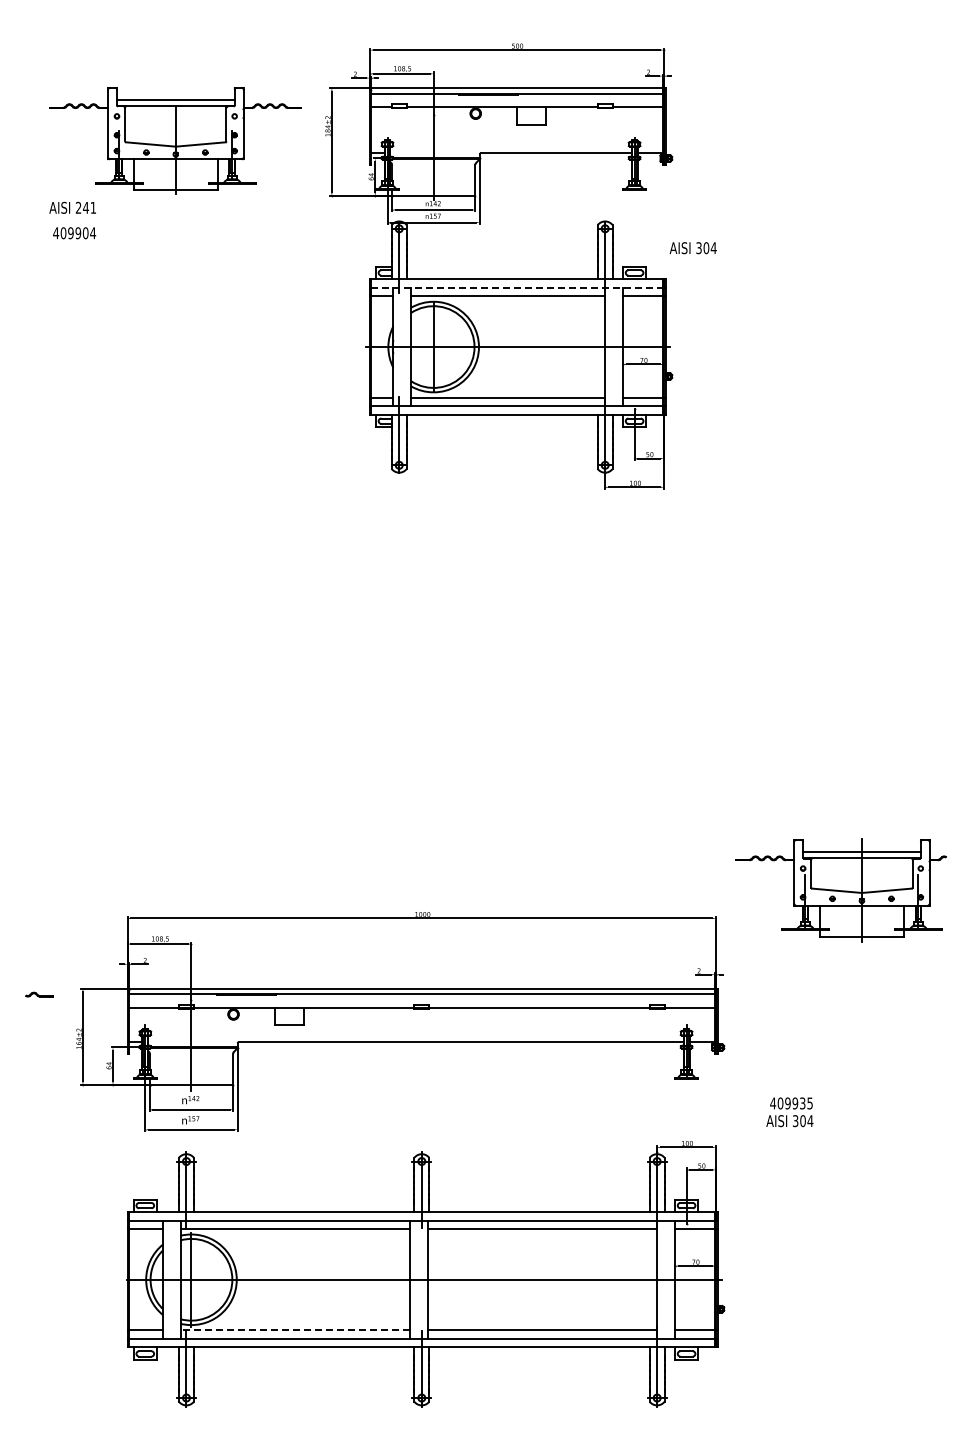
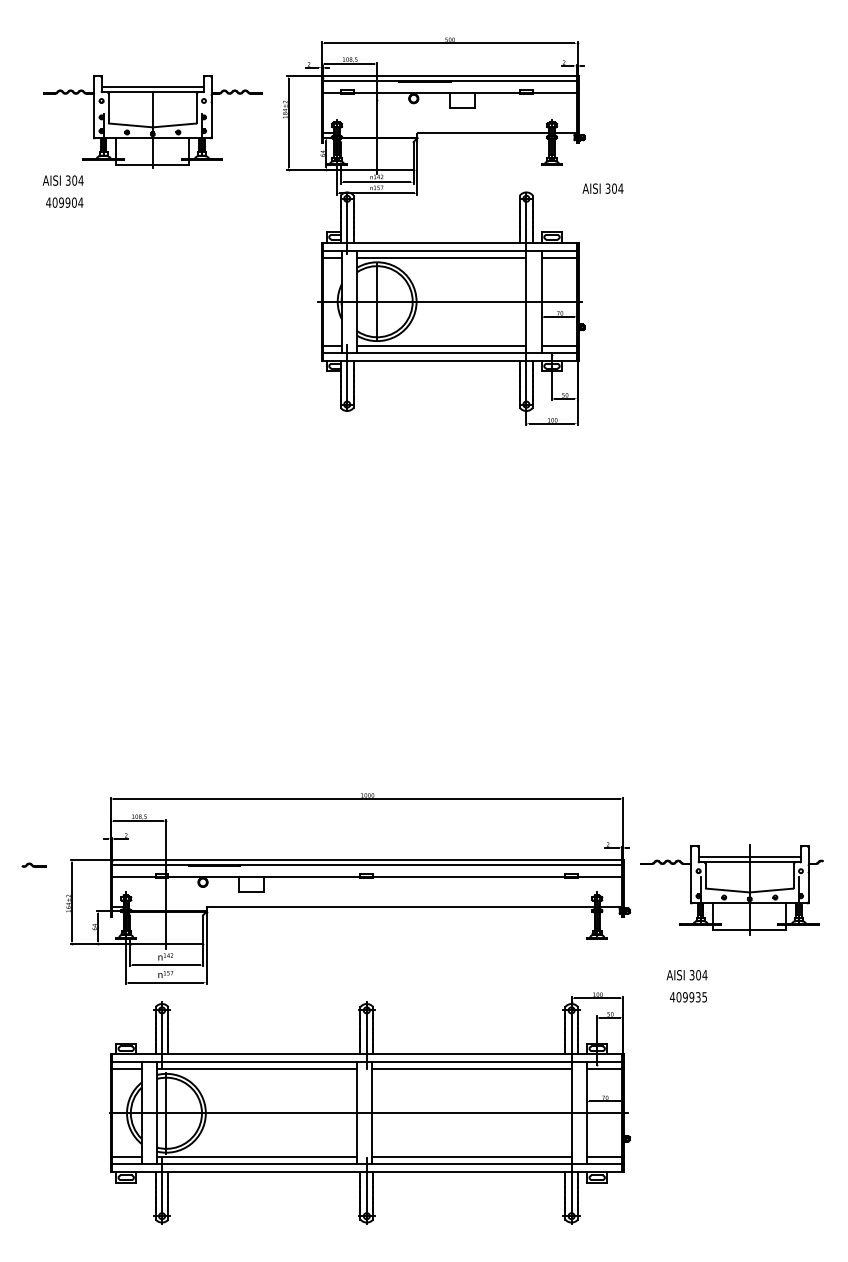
text: (85, 207) -> (74, 180), 241 -> 304
text: (692, 248) -> (602, 188), moved
line: (516, 288) -> (449, 250), dashed -> solid
part: (840, 890) -> (731, 890), moved
text: (791, 1103) -> (688, 997), moved
line: (295, 1330) -> (256, 1157), dashed -> solid

